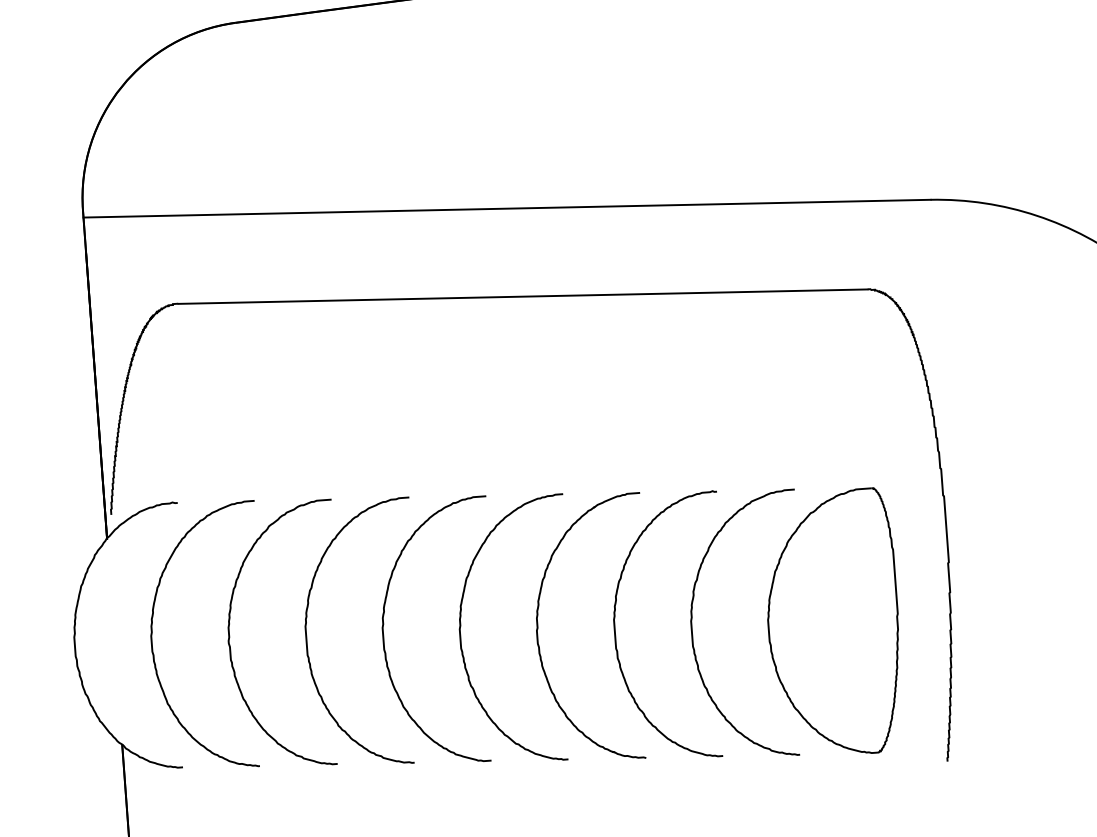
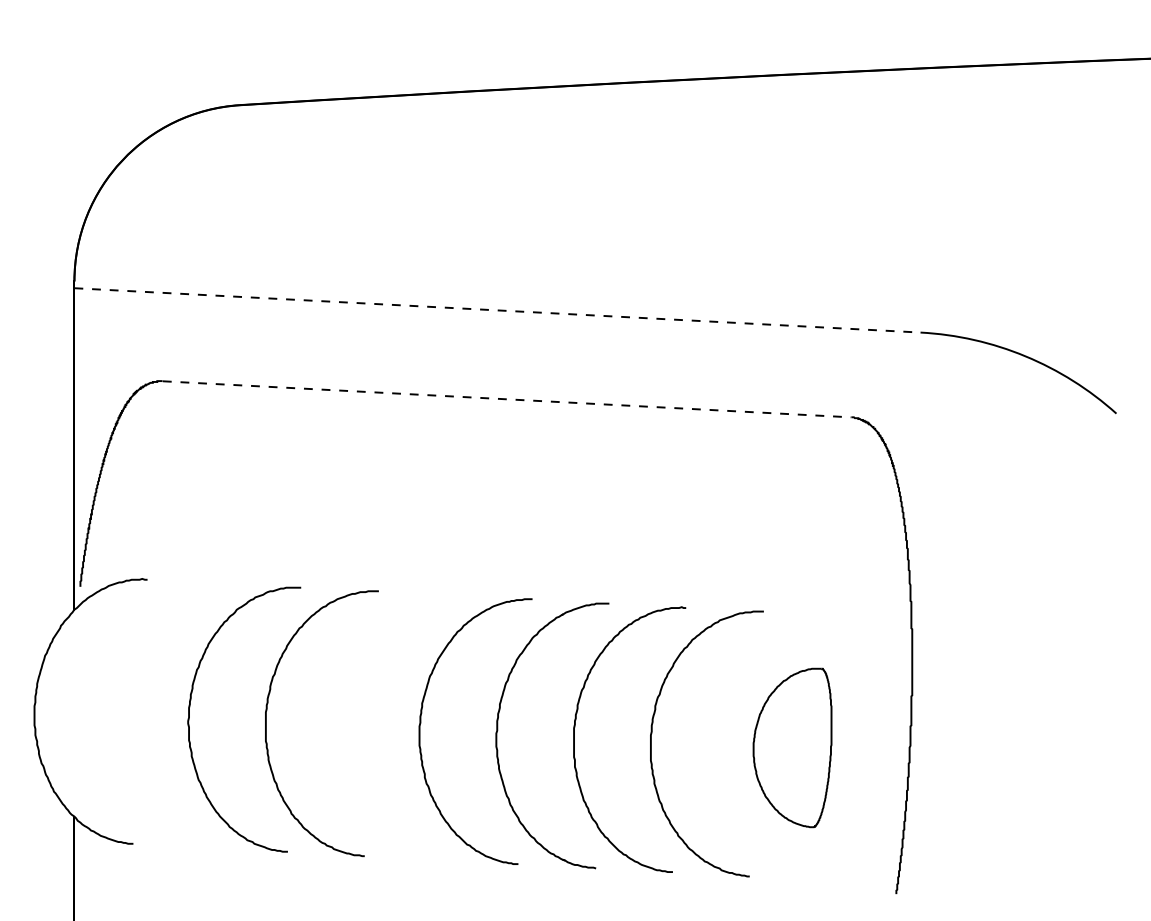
line: (507, 208) -> (497, 310), solid -> dashed
line: (522, 296) -> (506, 399), solid -> dashed
part: (833, 623) -> (792, 747), size x0.6
curve: (384, 625) -> (344, 717), removed
curve: (153, 631) -> (113, 706), removed

